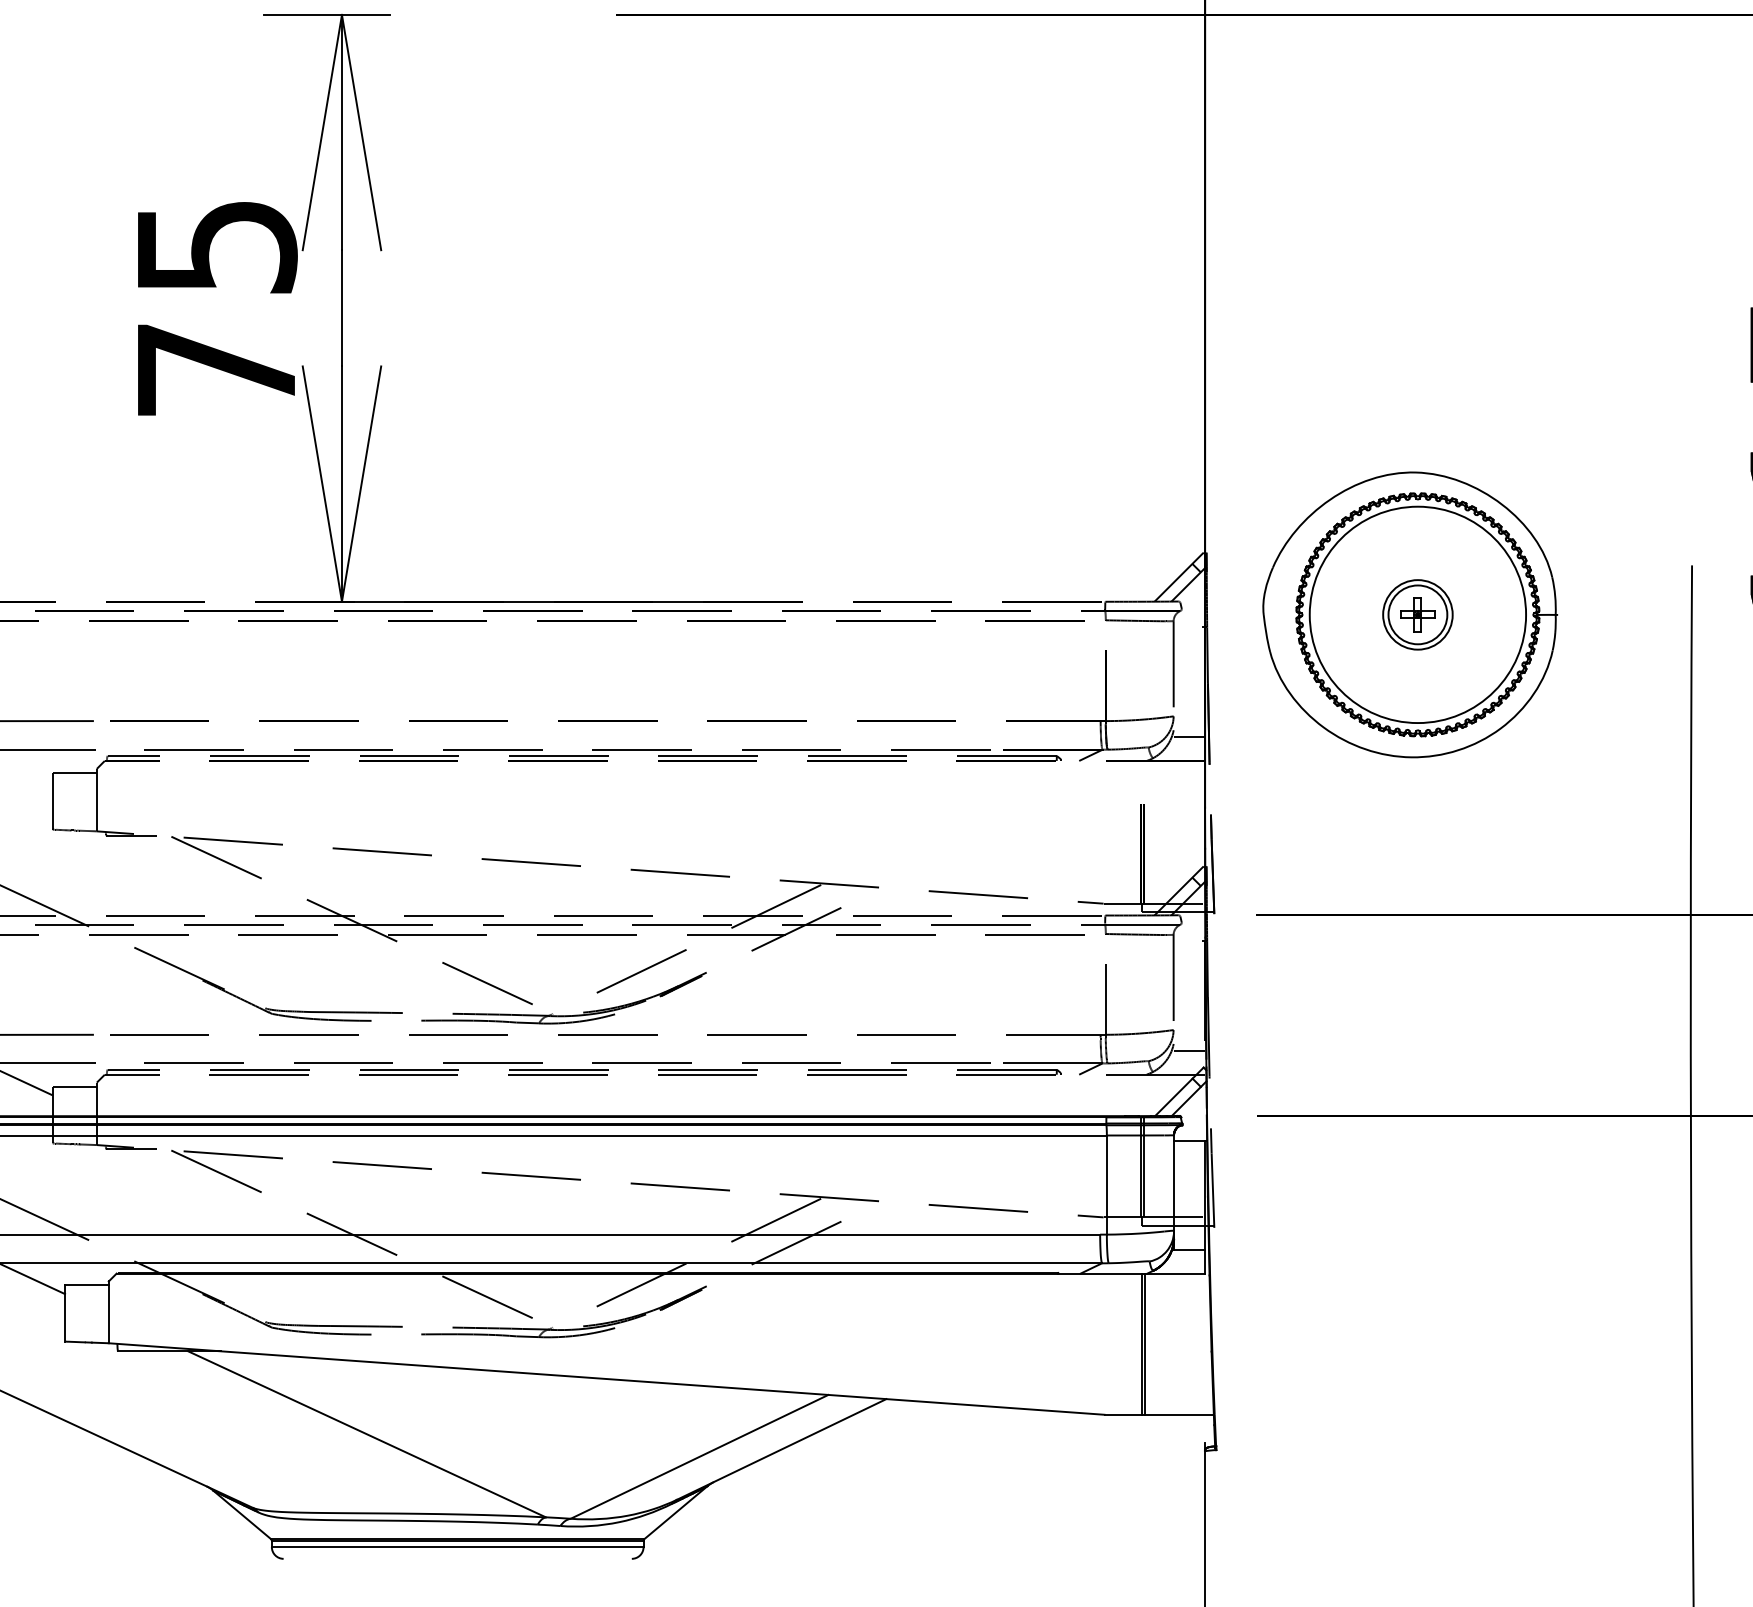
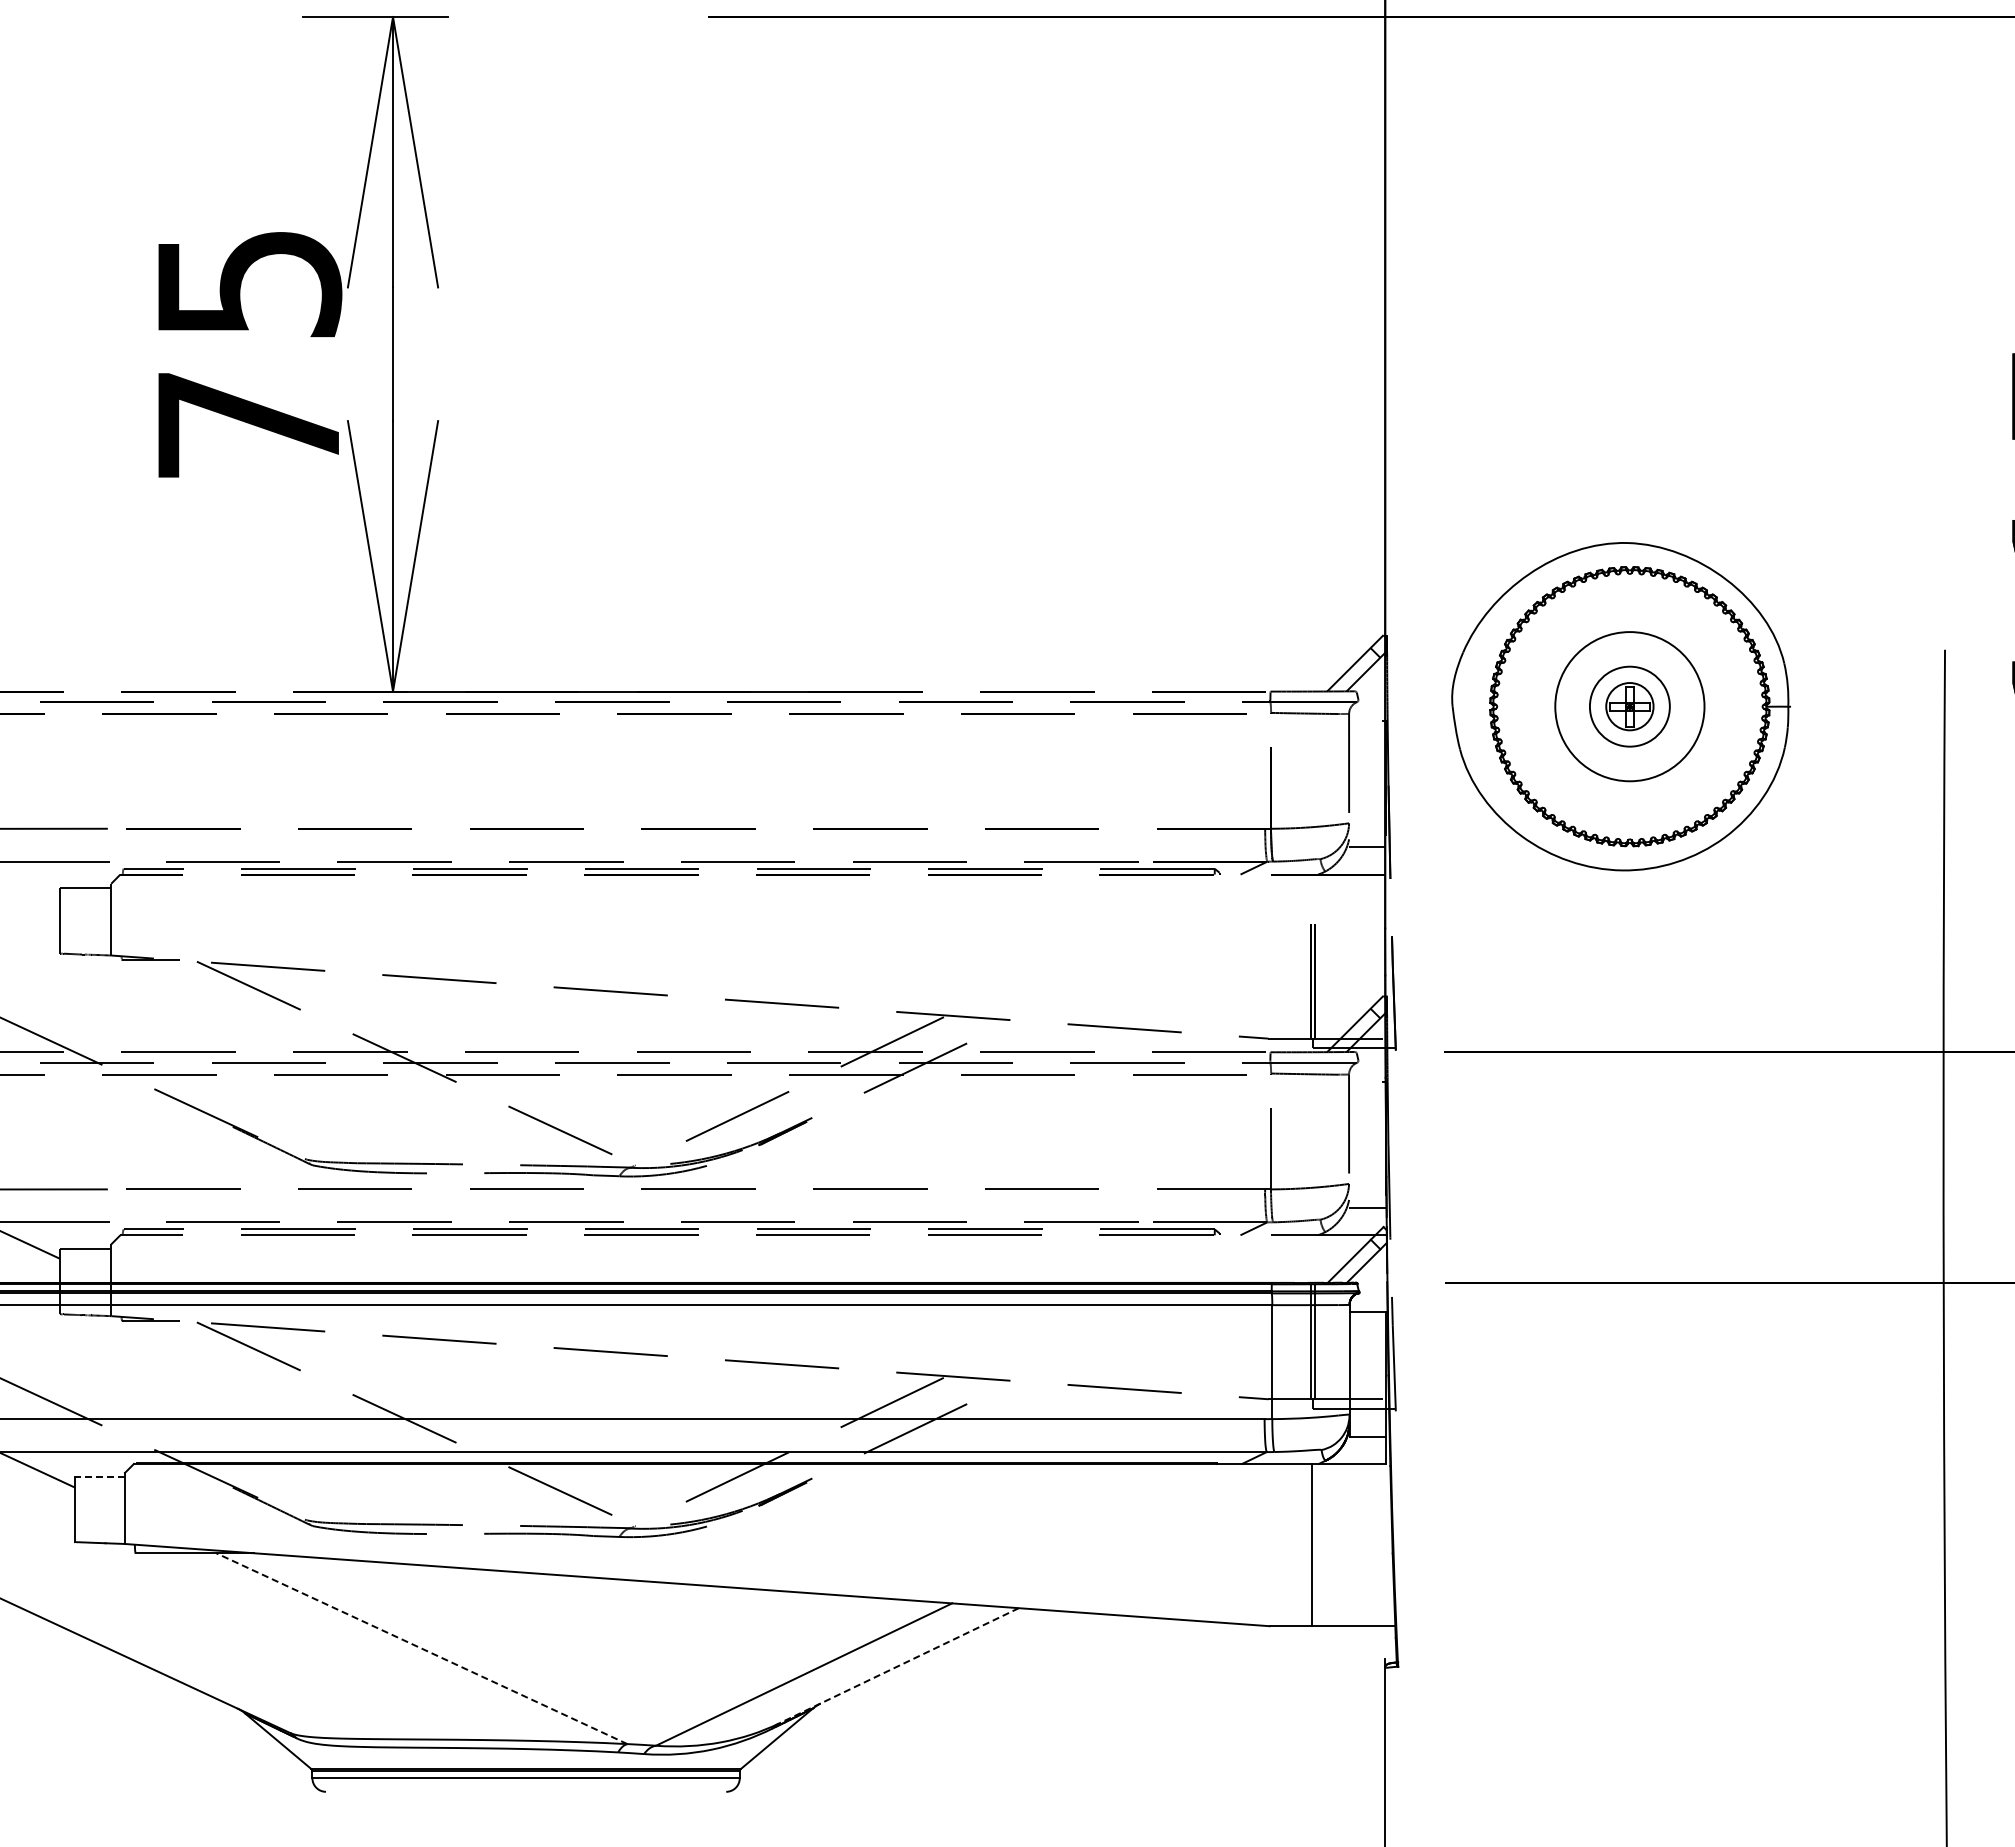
circle: (1417, 614) -> (1629, 706), size x0.6
circle: (1417, 614) -> (1629, 706), size x0.7
line: (86, 1285) -> (99, 1477), solid -> dashed
line: (1144, 1343) -> (1315, 1544), removed
line: (366, 1434) -> (421, 1648), solid -> dashed
line: (781, 1449) -> (898, 1666), solid -> dashed

